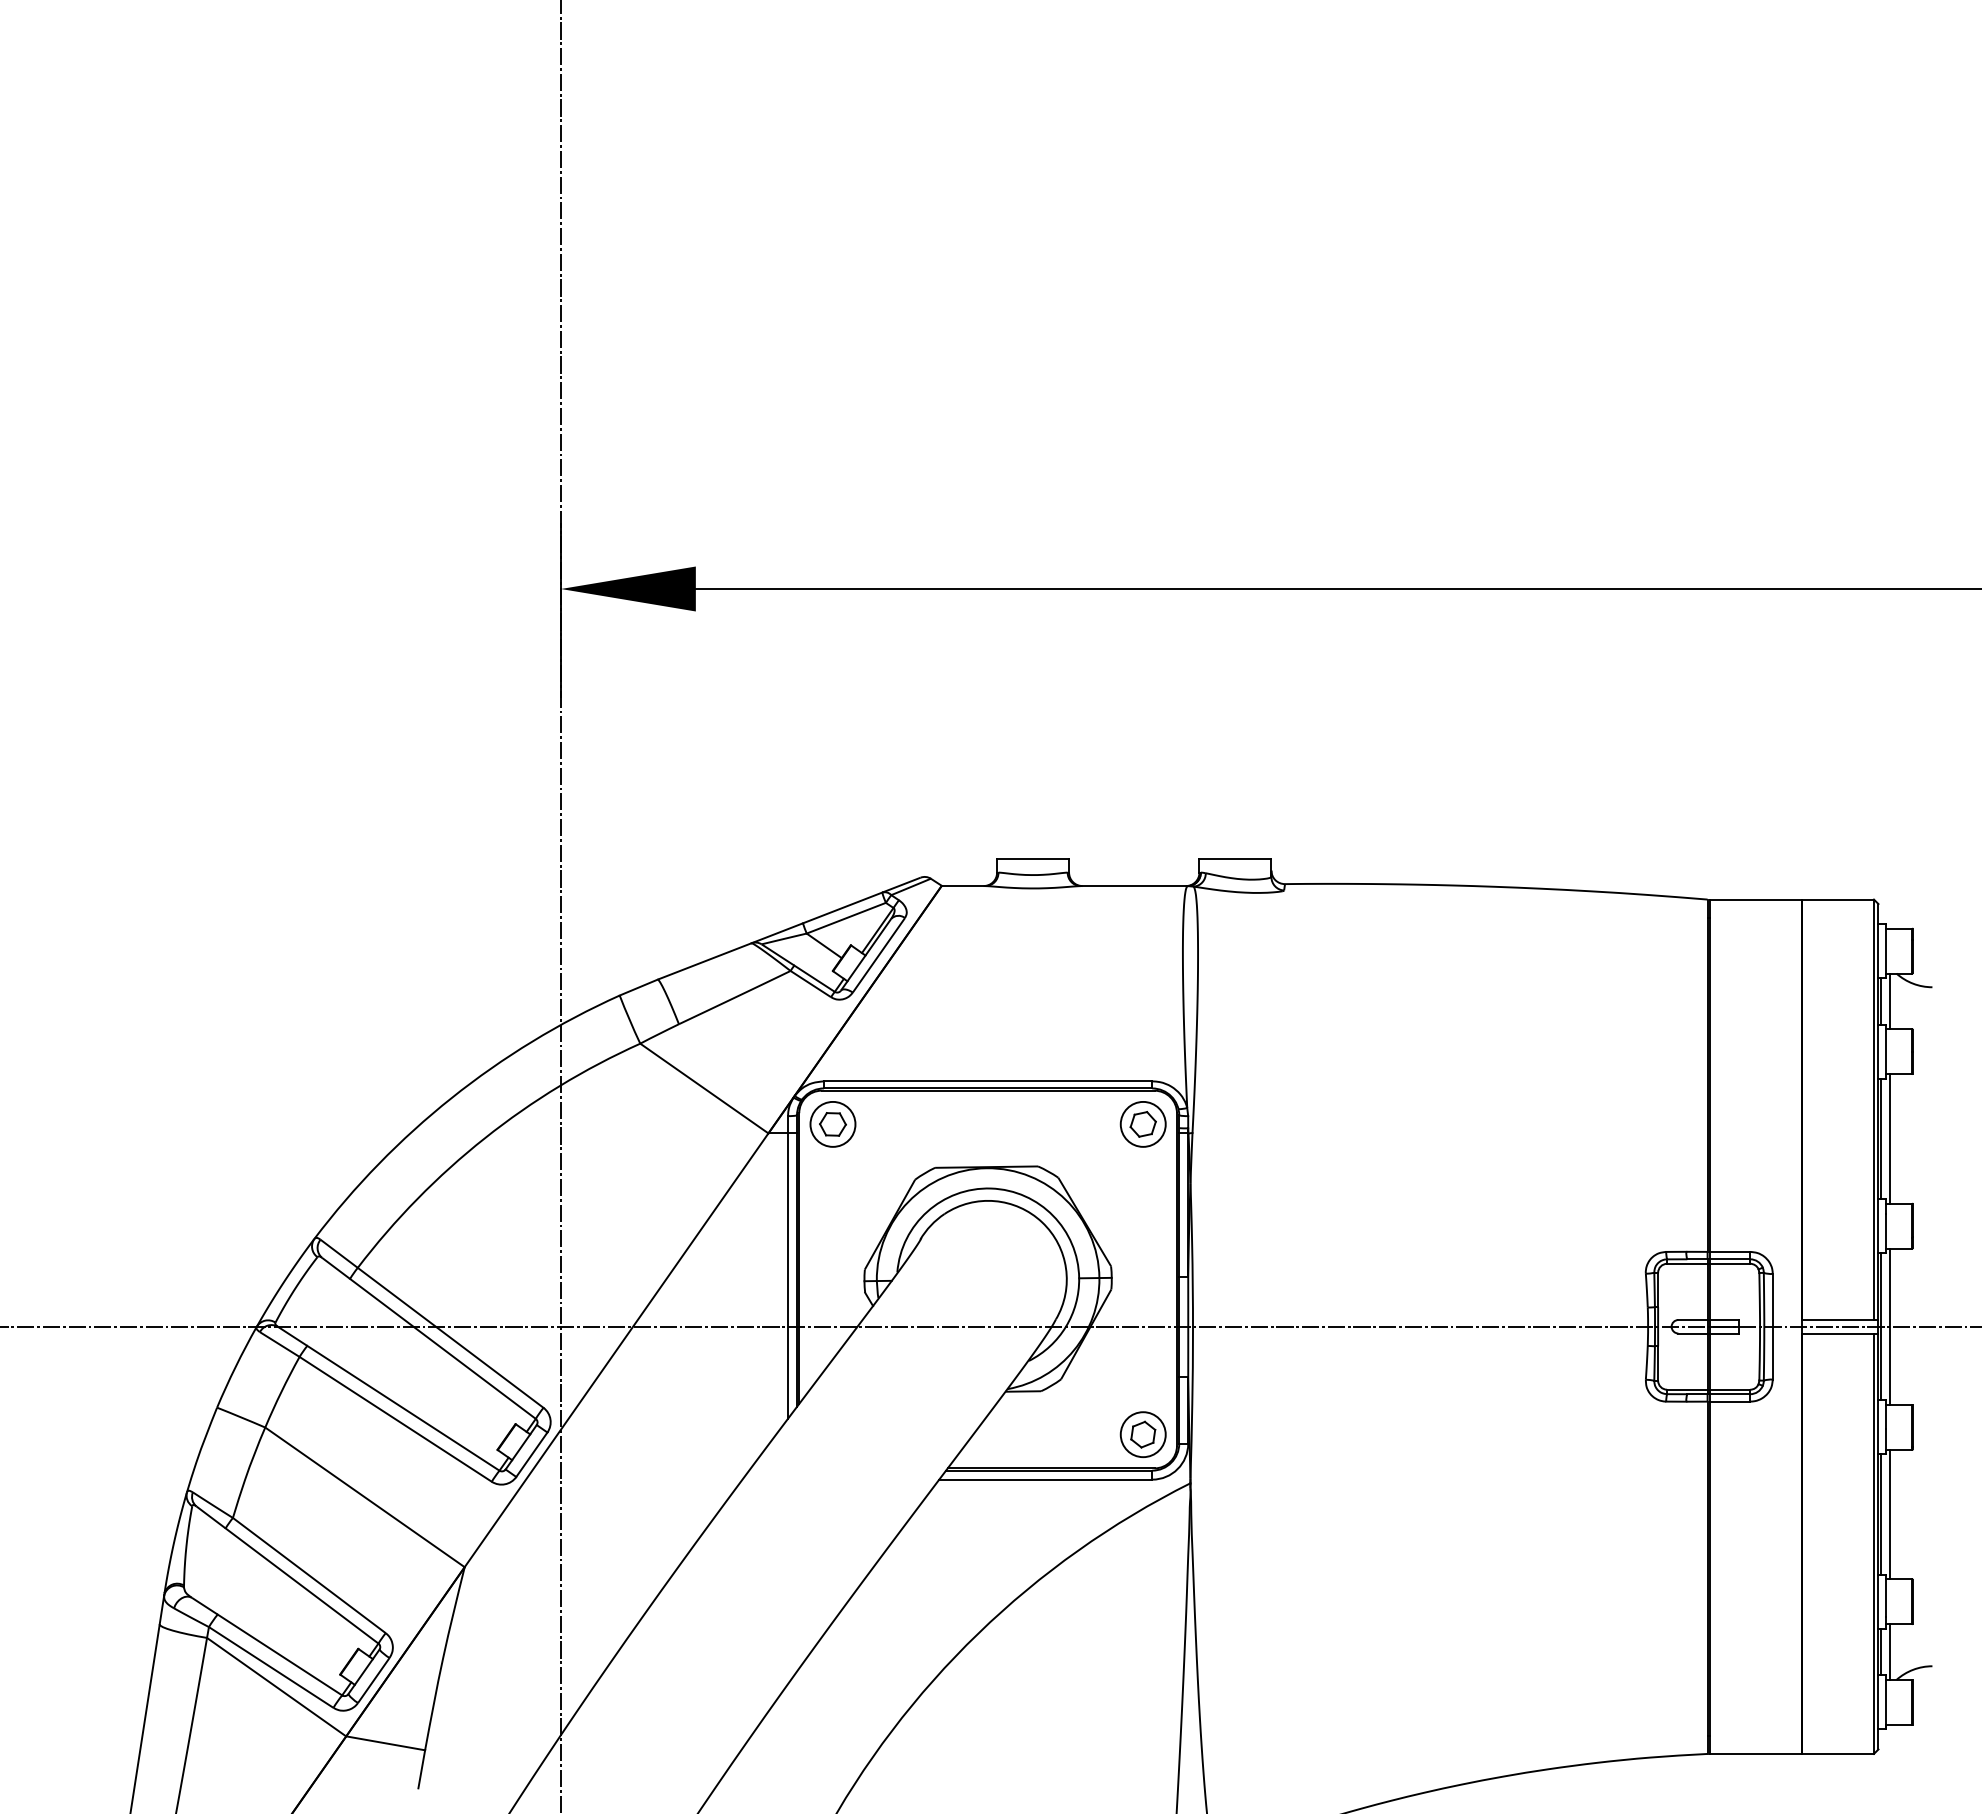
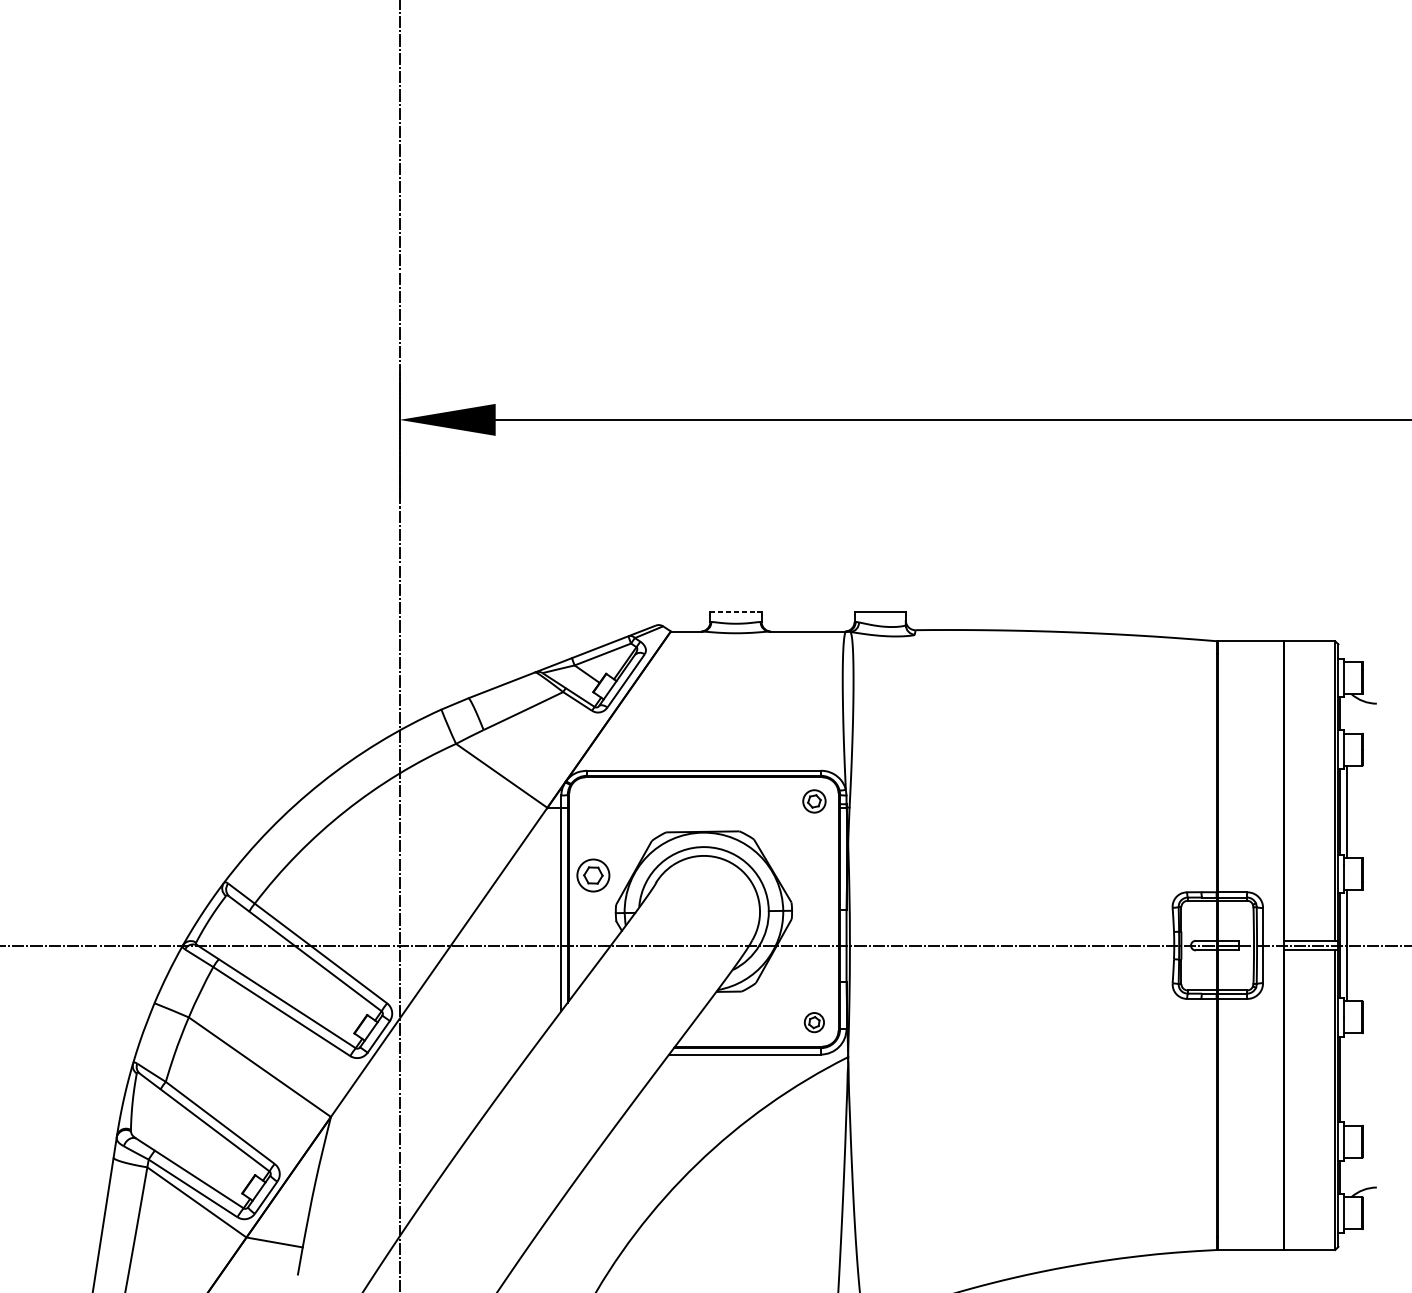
line: (1033, 859) -> (736, 612), solid -> dashed
line: (1890, 1001) -> (1346, 713), removed
part: (832, 1124) -> (593, 875), moved
part: (1142, 1124) -> (813, 801), size x0.7
part: (1142, 1434) -> (813, 1022), size x0.6
line: (1890, 1514) -> (1346, 1079), removed
line: (1890, 1651) -> (1346, 1177), removed

